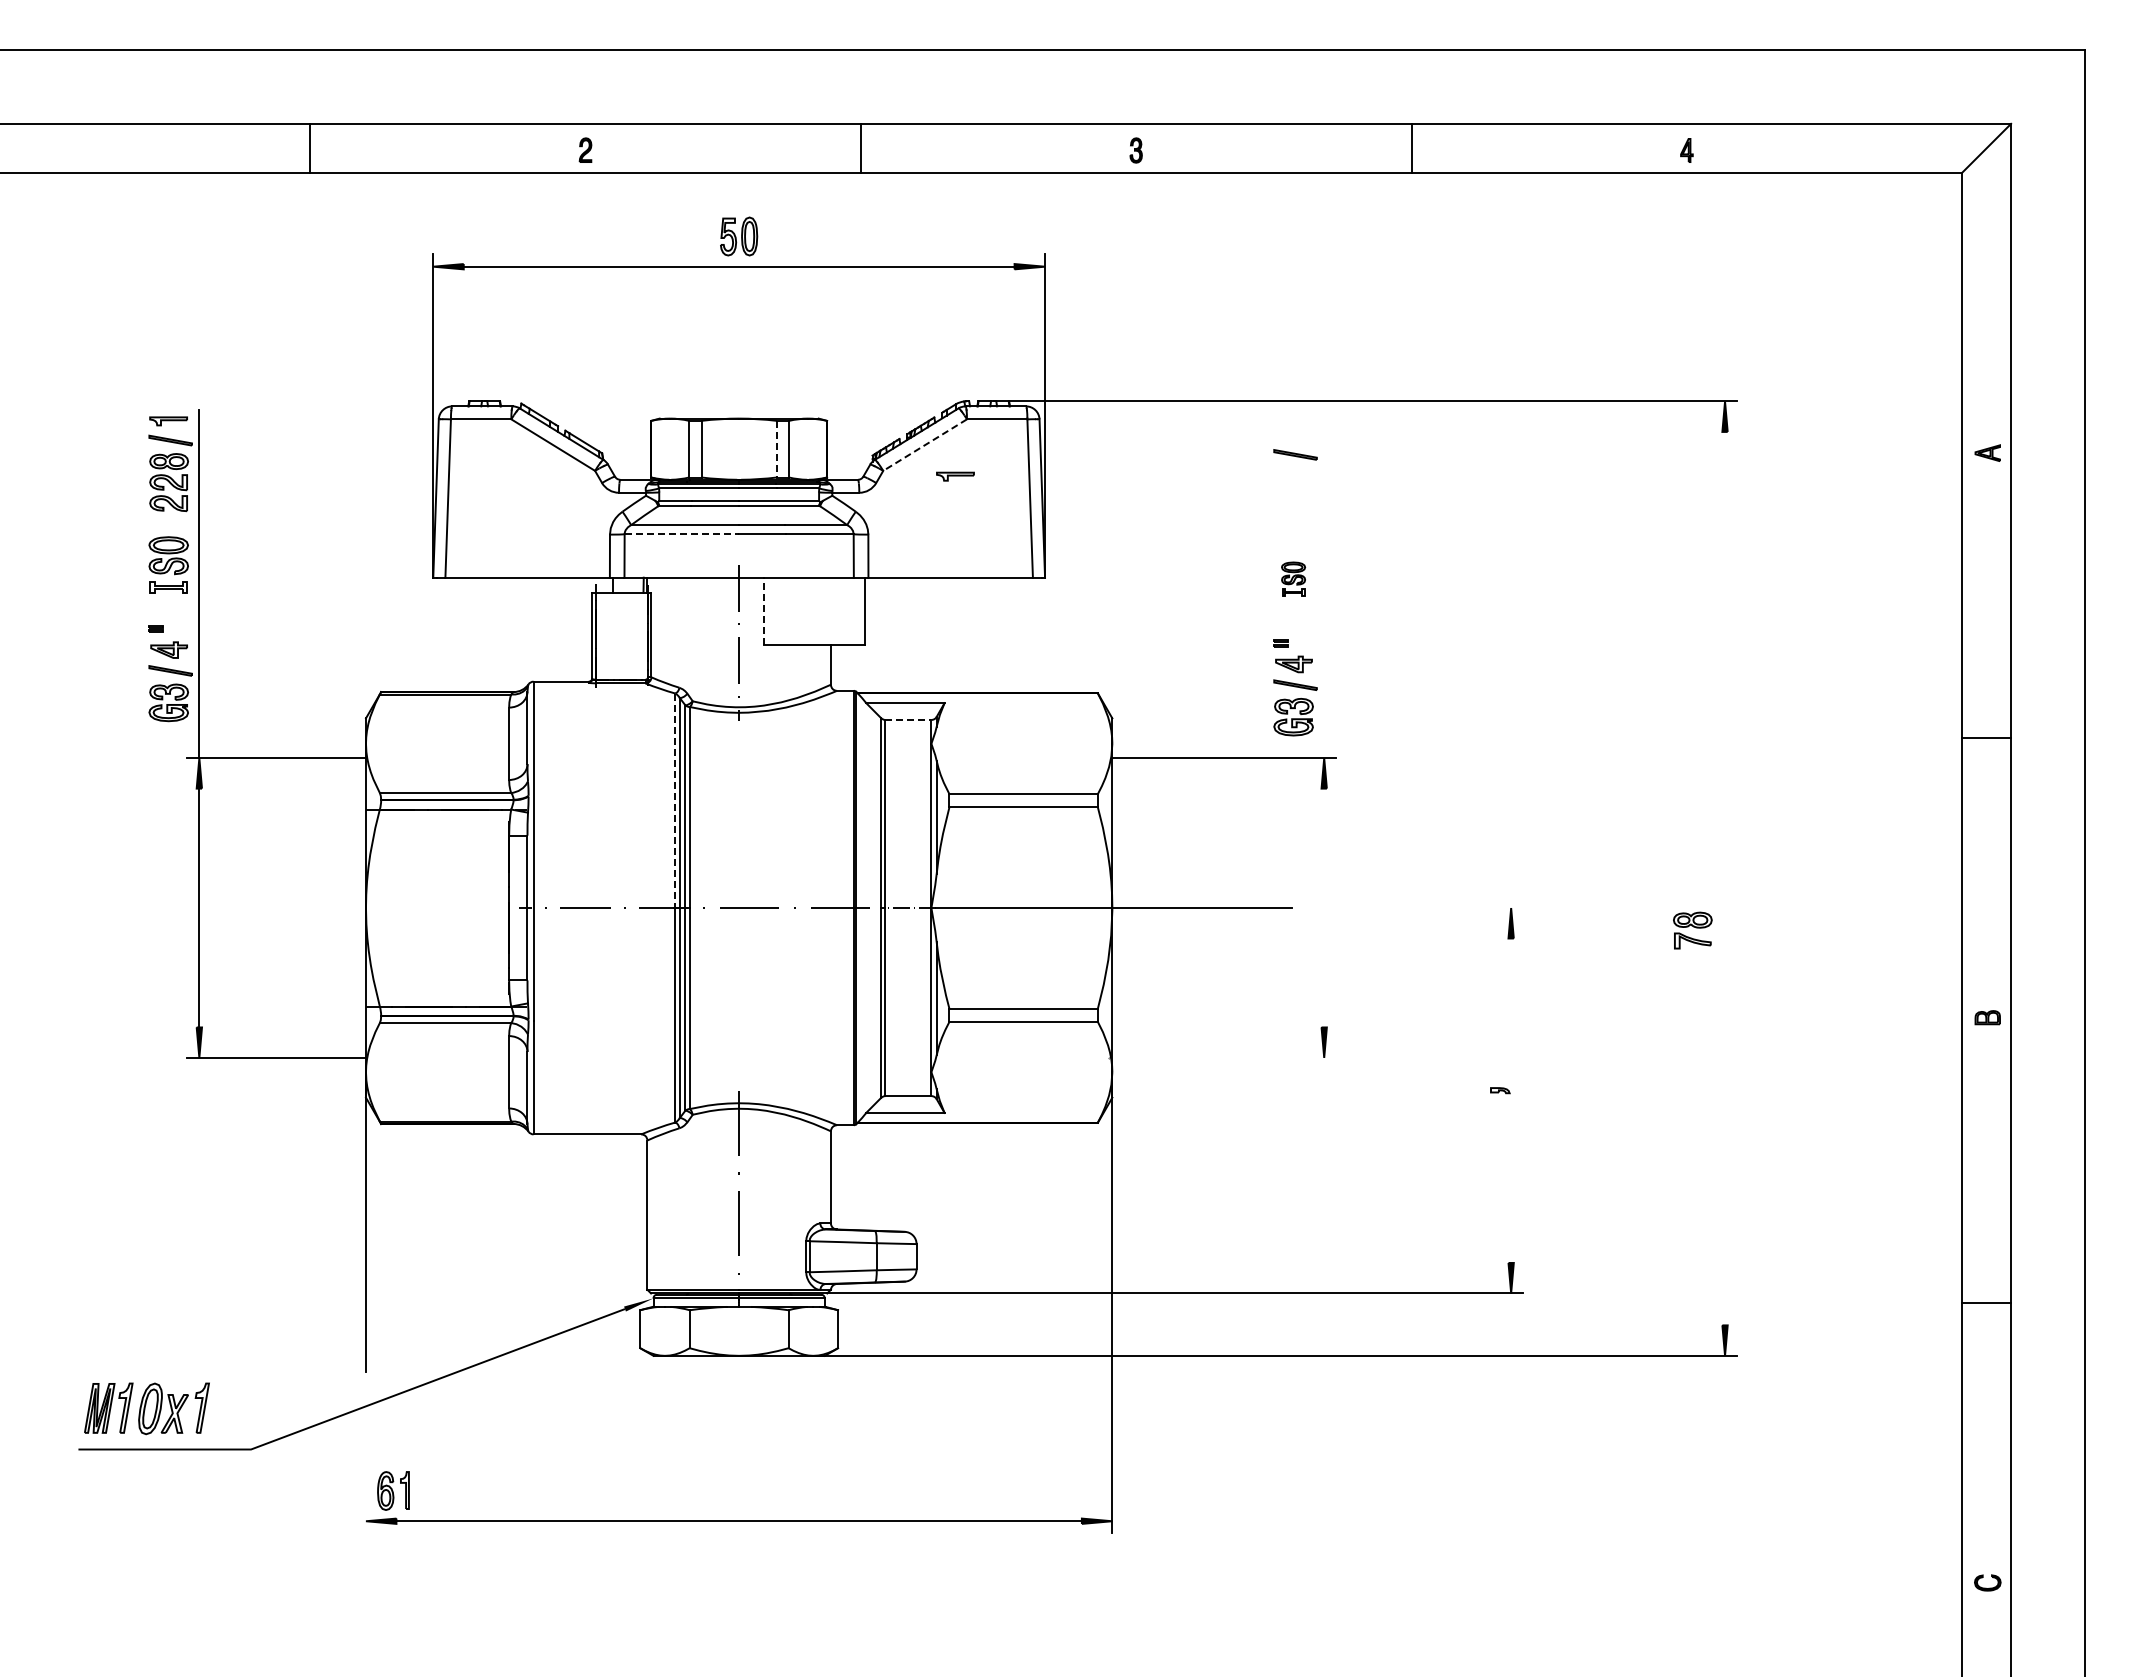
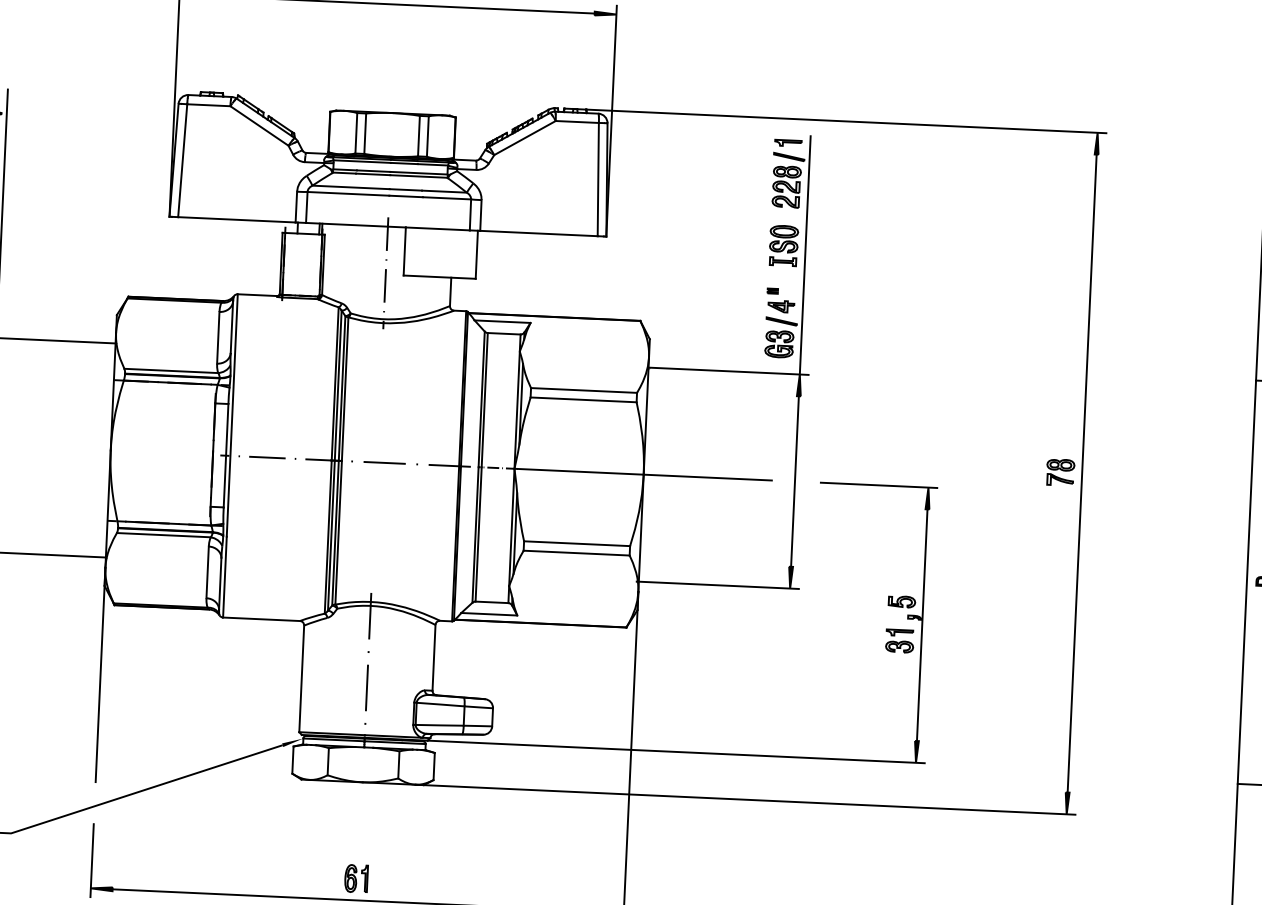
line: (924, 445) -> (524, 138), dashed -> solid
line: (776, 449) -> (418, 136), dashed -> solid
part: (955, 476) -> (788, 143), moved
part: (1293, 496) -> (786, 186), added
line: (682, 534) -> (348, 194), dashed -> solid
part: (1293, 578) -> (783, 245), size x1.67
line: (1324, 591) -> (805, 255), added
line: (764, 611) -> (404, 251), dashed -> solid
line: (908, 719) -> (504, 333), dashed -> solid
line: (675, 801) -> (335, 384), dashed -> solid
line: (1725, 878) -> (1082, 473), added
line: (1324, 907) -> (795, 481), added
line: (1441, 908) -> (878, 485), added
part: (1692, 930) -> (1060, 472), moved
line: (1222, 1057) -> (717, 584), added
part: (1481, 1069) -> (902, 601), added
line: (1511, 1100) -> (922, 625), added
part: (1480, 1124) -> (899, 641), added
line: (365, 1482) -> (91, 860), added
part: (393, 1490) -> (356, 878), moved

